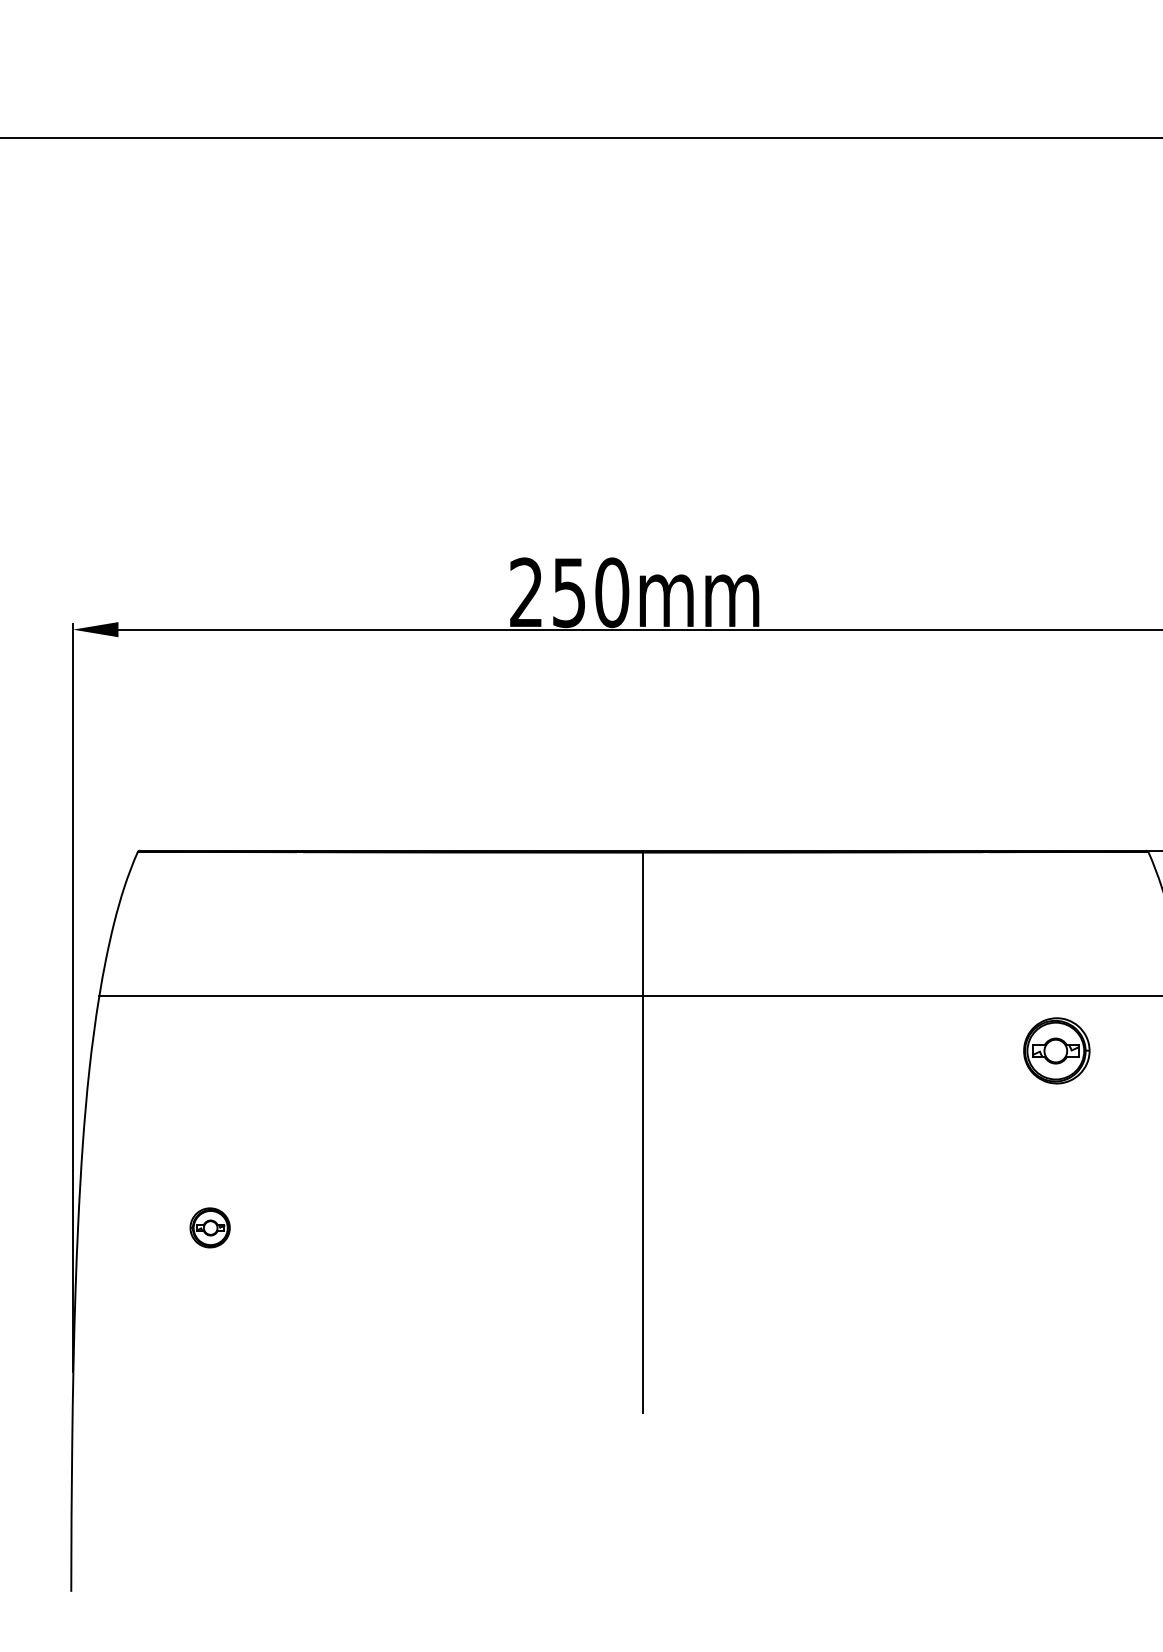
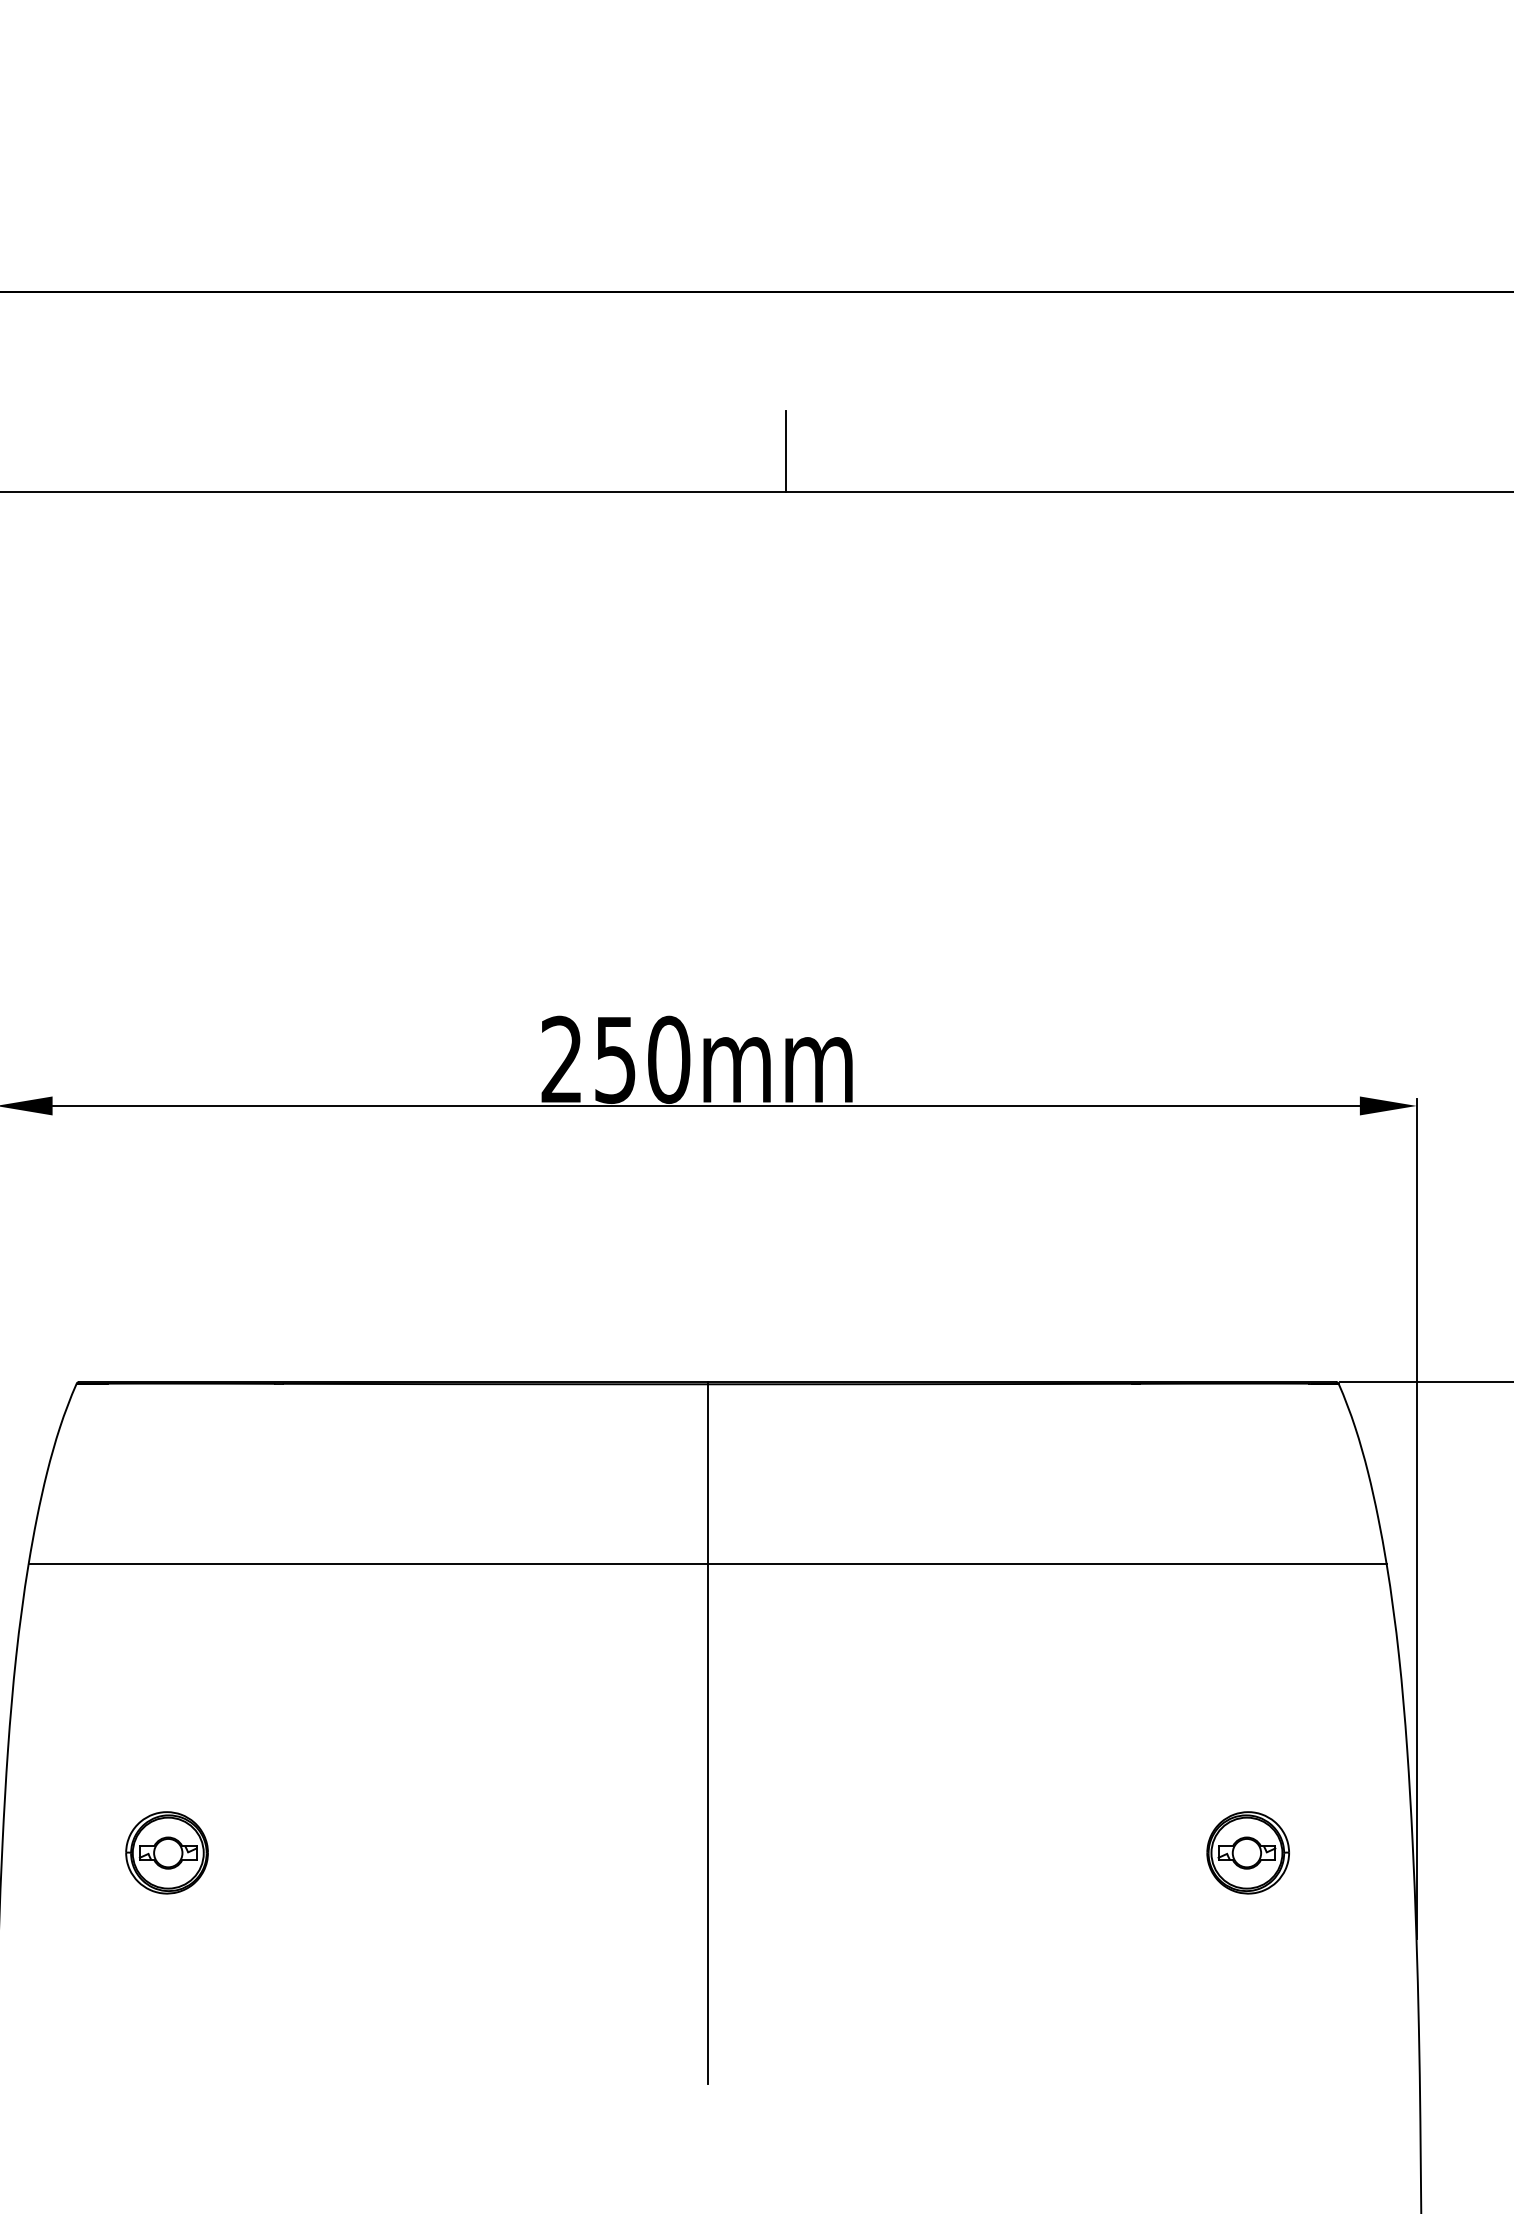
line: (706, 104) -> (786, 450), added
part: (1056, 1050) -> (1247, 1852), moved
part: (209, 1227) -> (166, 1852), size x1.67

